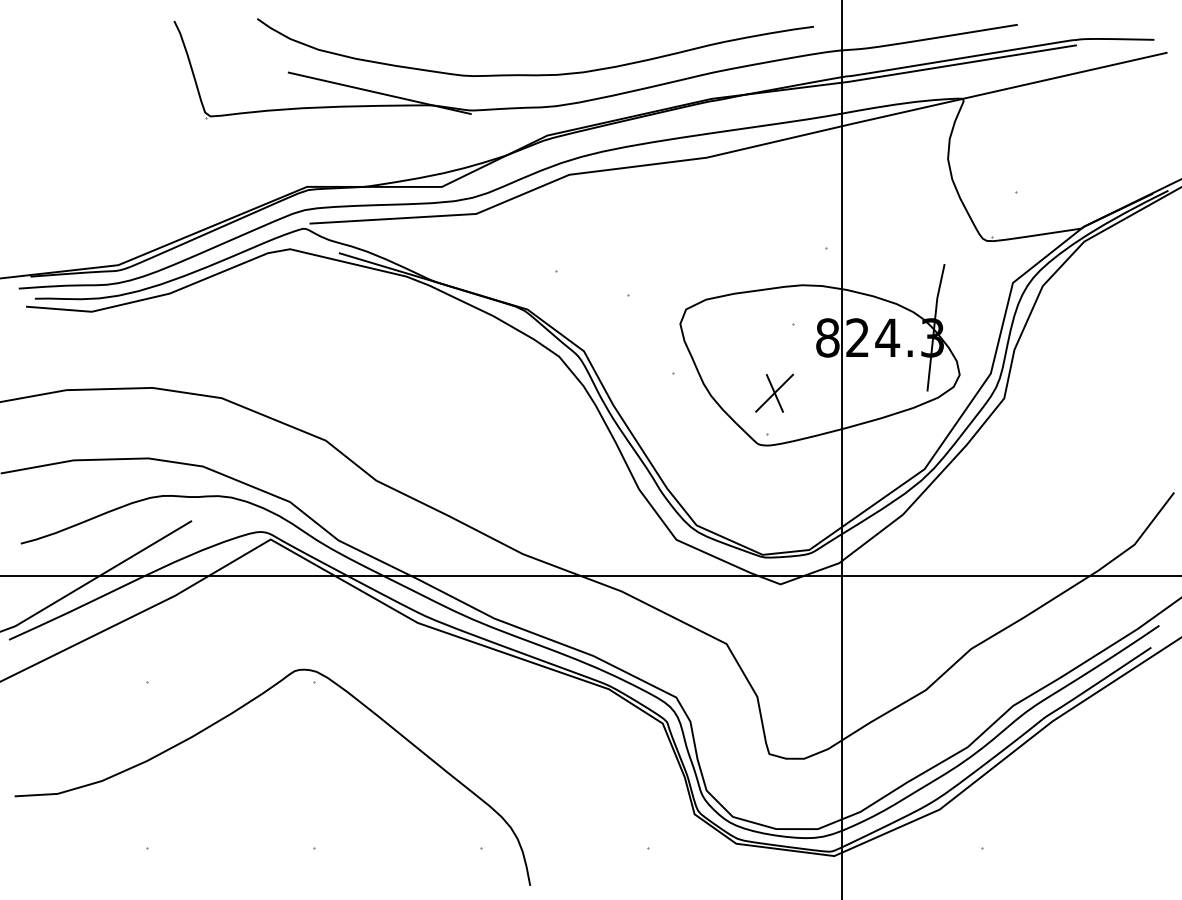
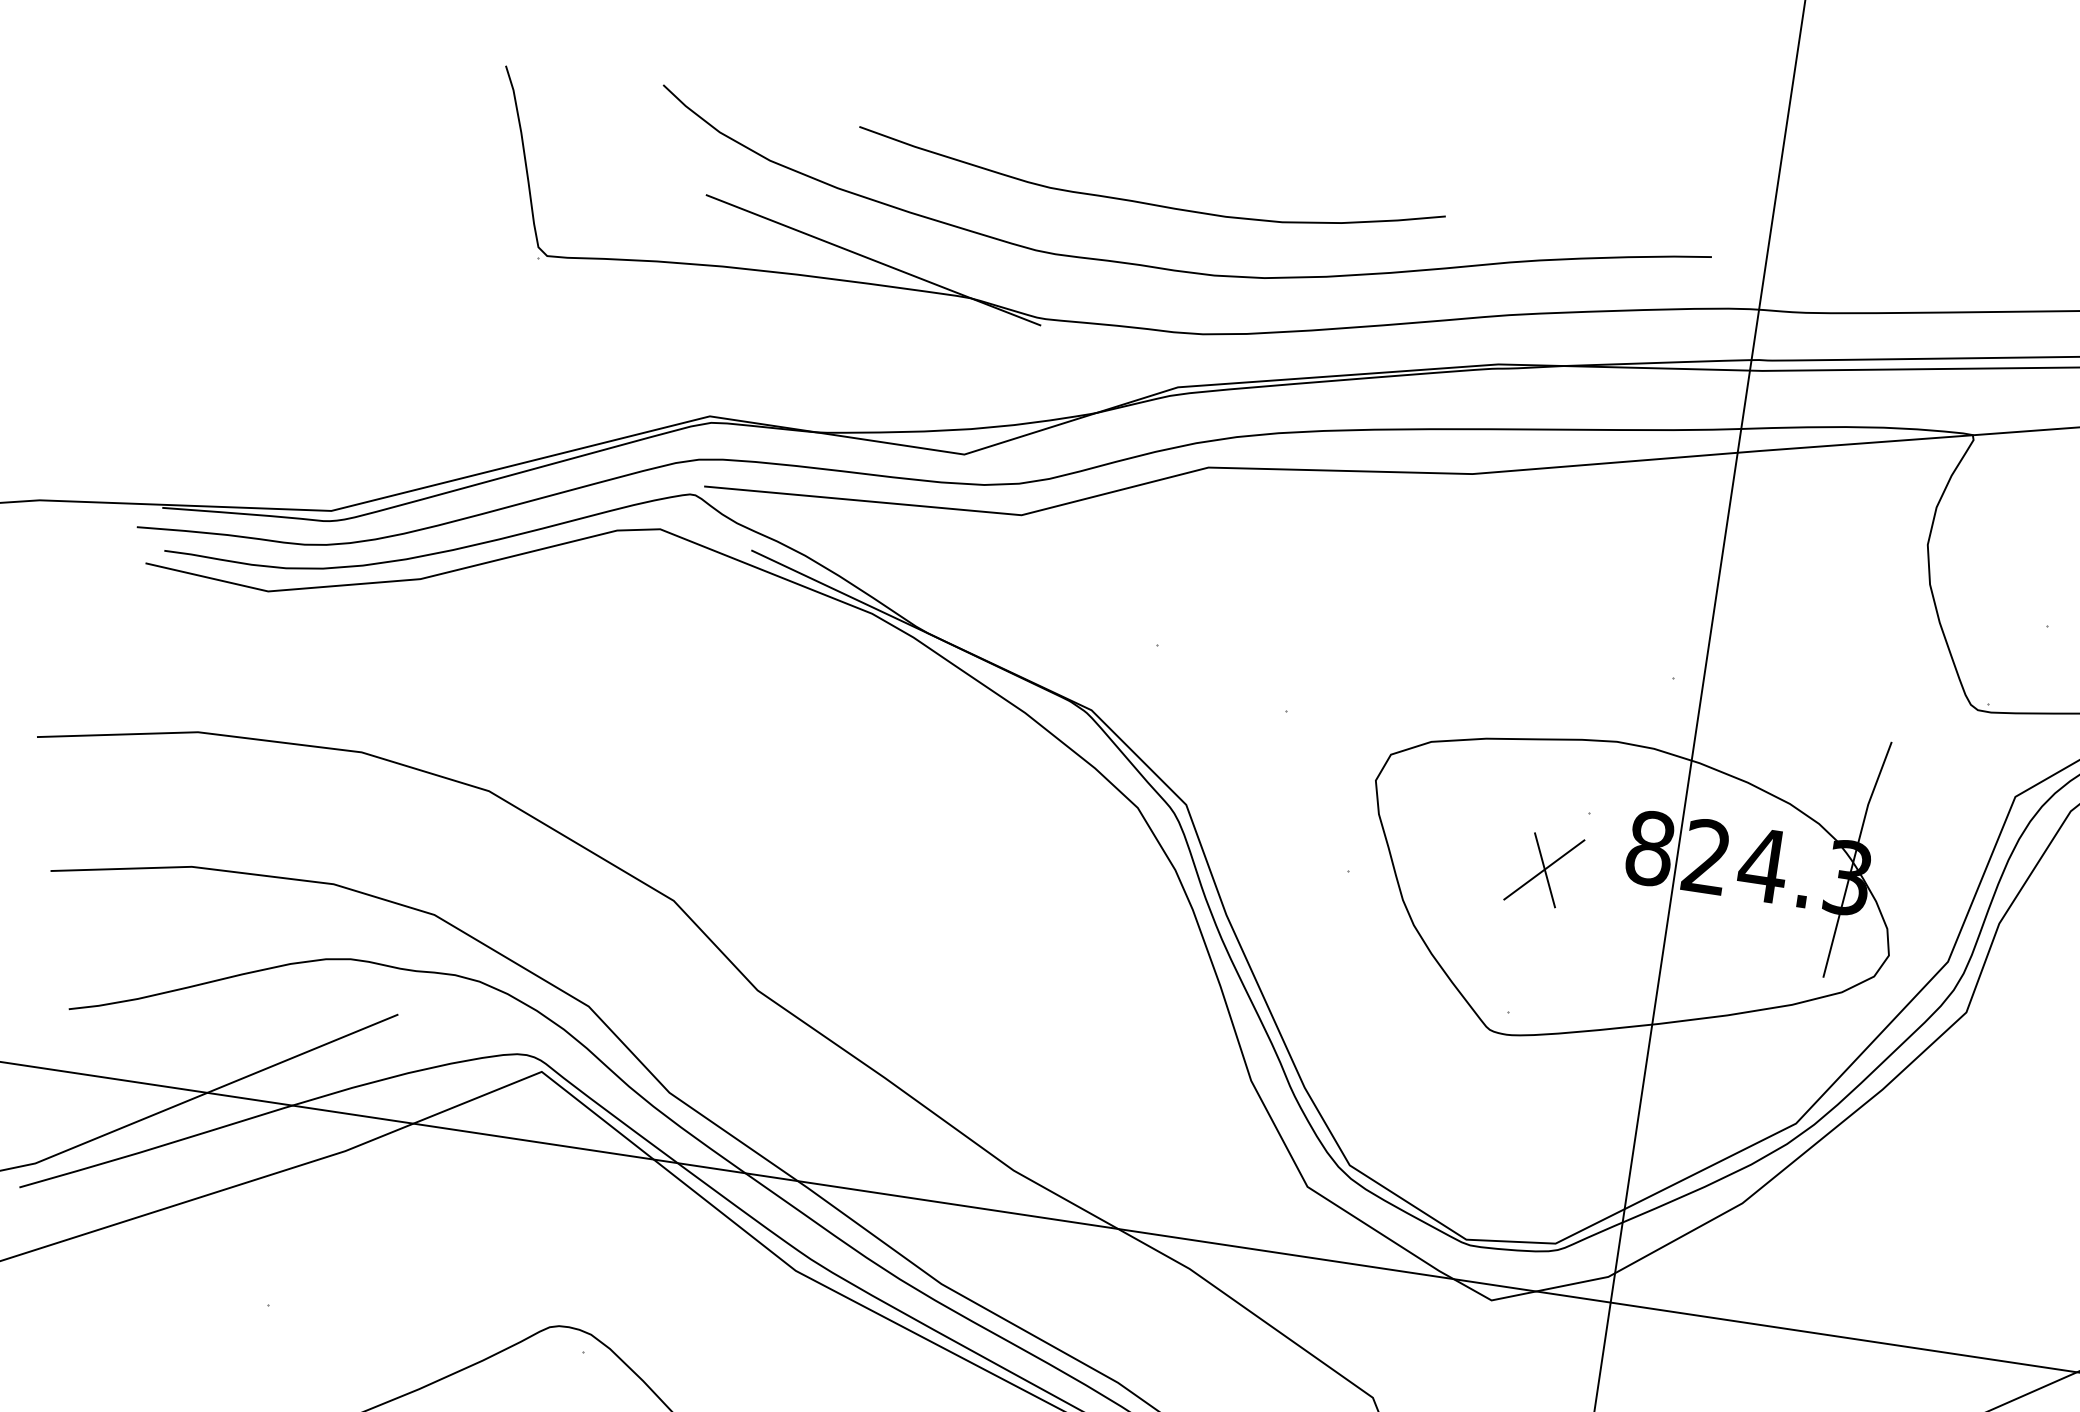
curve: (516, 41) -> (1146, 200), added
part: (774, 392) -> (1544, 868), moved

